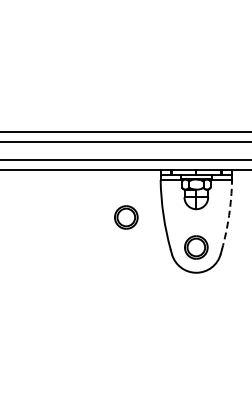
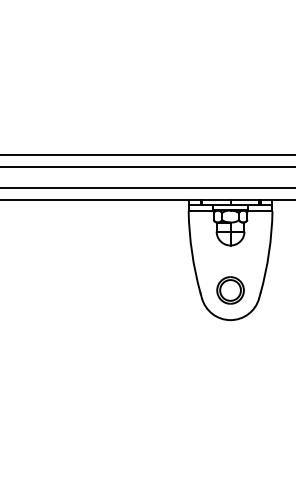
arc: (229, 215) -> (269, 252), dashed -> solid
part: (126, 217) -> (148, 255), removed

